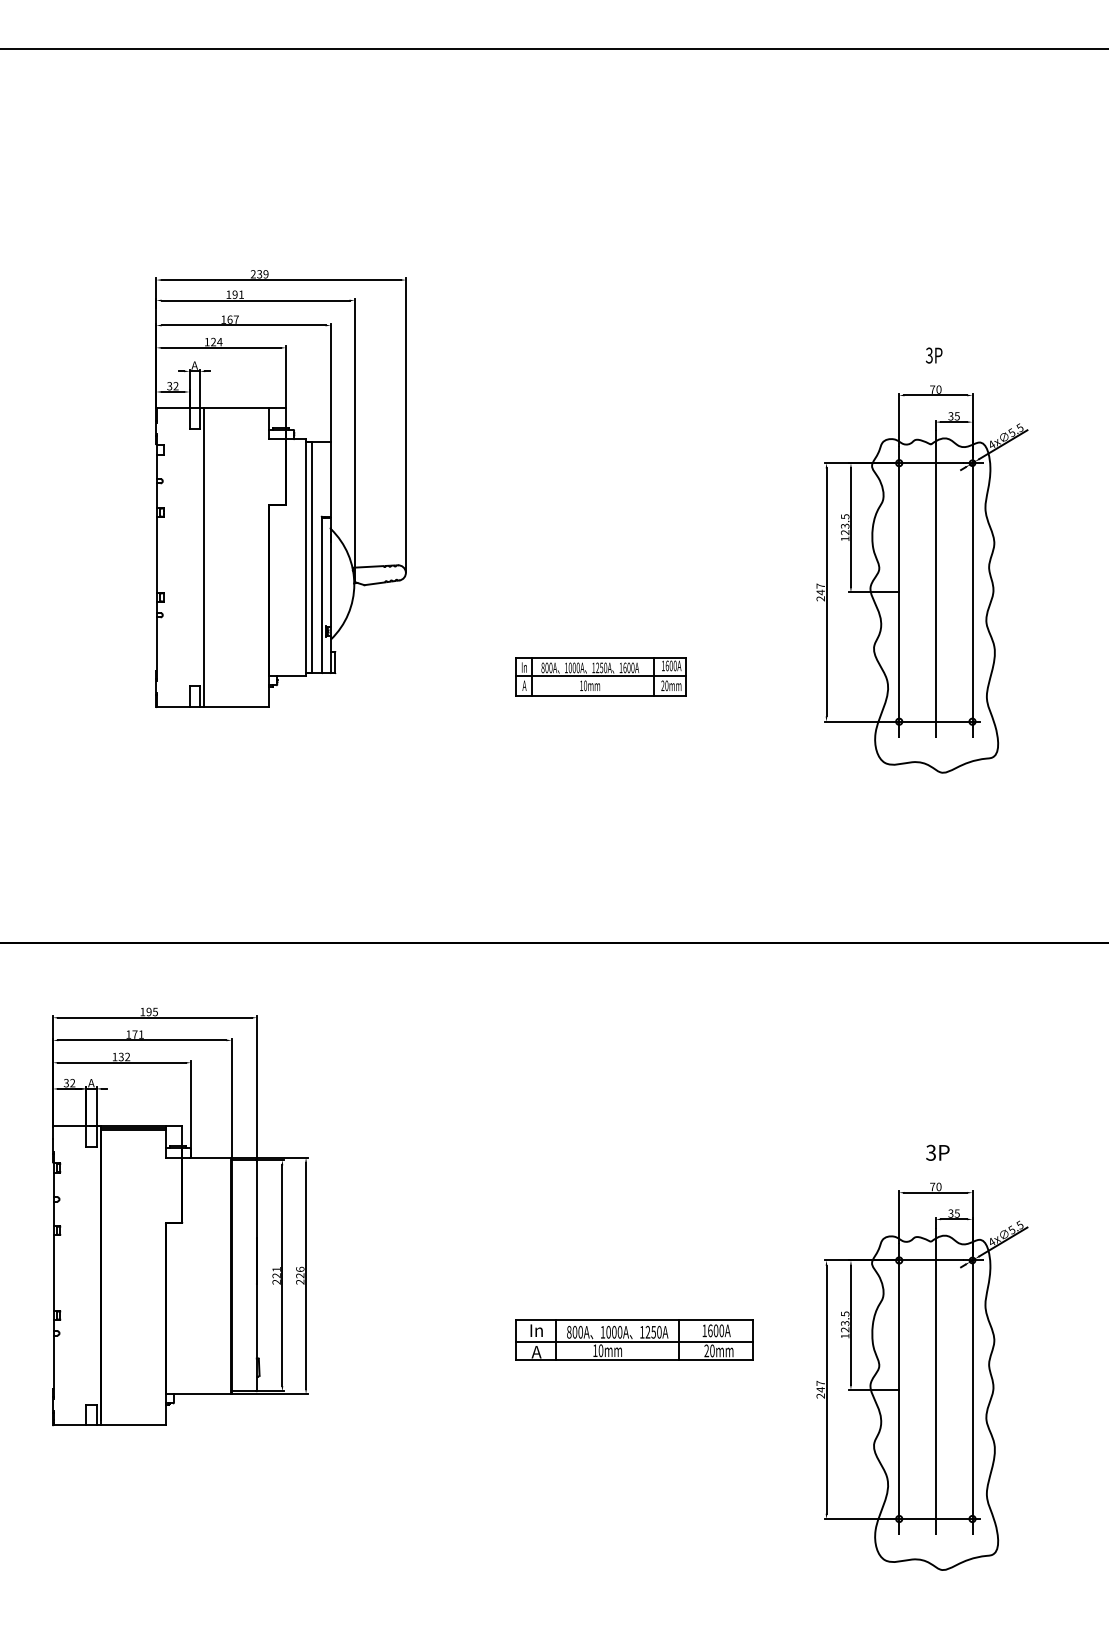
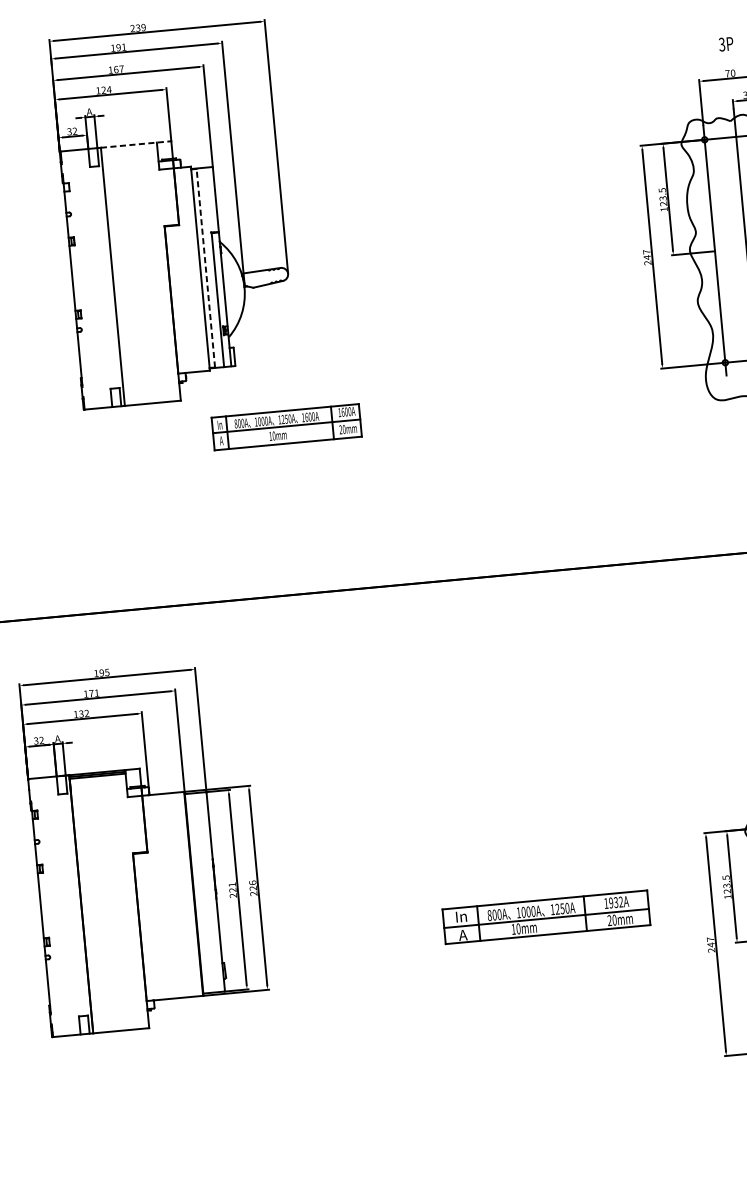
line: (244, 407) -> (135, 144), solid -> dashed
line: (311, 557) -> (205, 268), solid -> dashed
part: (600, 676) -> (286, 426), moved
text: (716, 1330) -> (616, 902), 1600A -> 1932A

